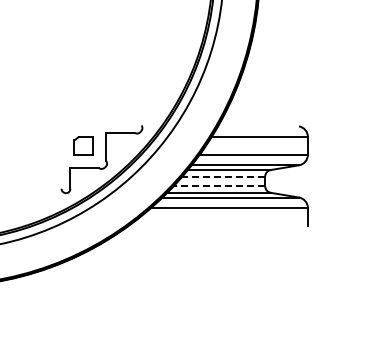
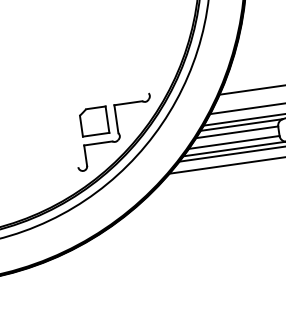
part: (83, 145) -> (93, 121), size x1.43
line: (223, 176) -> (236, 132), dashed -> solid
line: (219, 186) -> (234, 142), dashed -> solid

